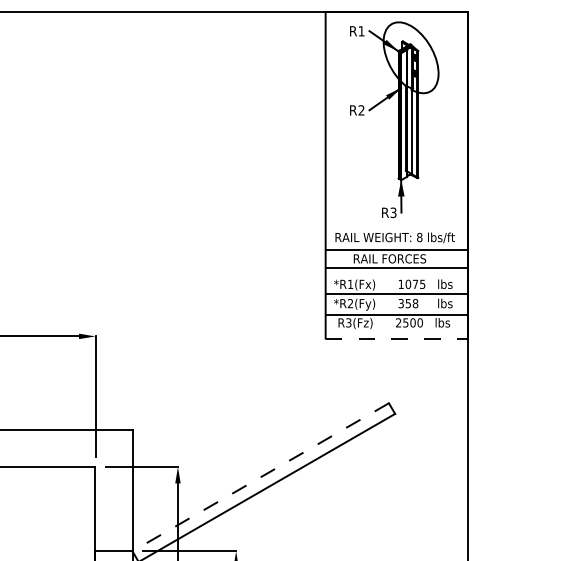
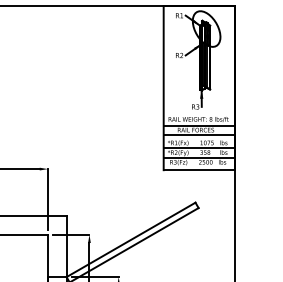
line: (396, 339) -> (199, 170), dashed -> solid
line: (259, 478) -> (130, 240), dashed -> solid

